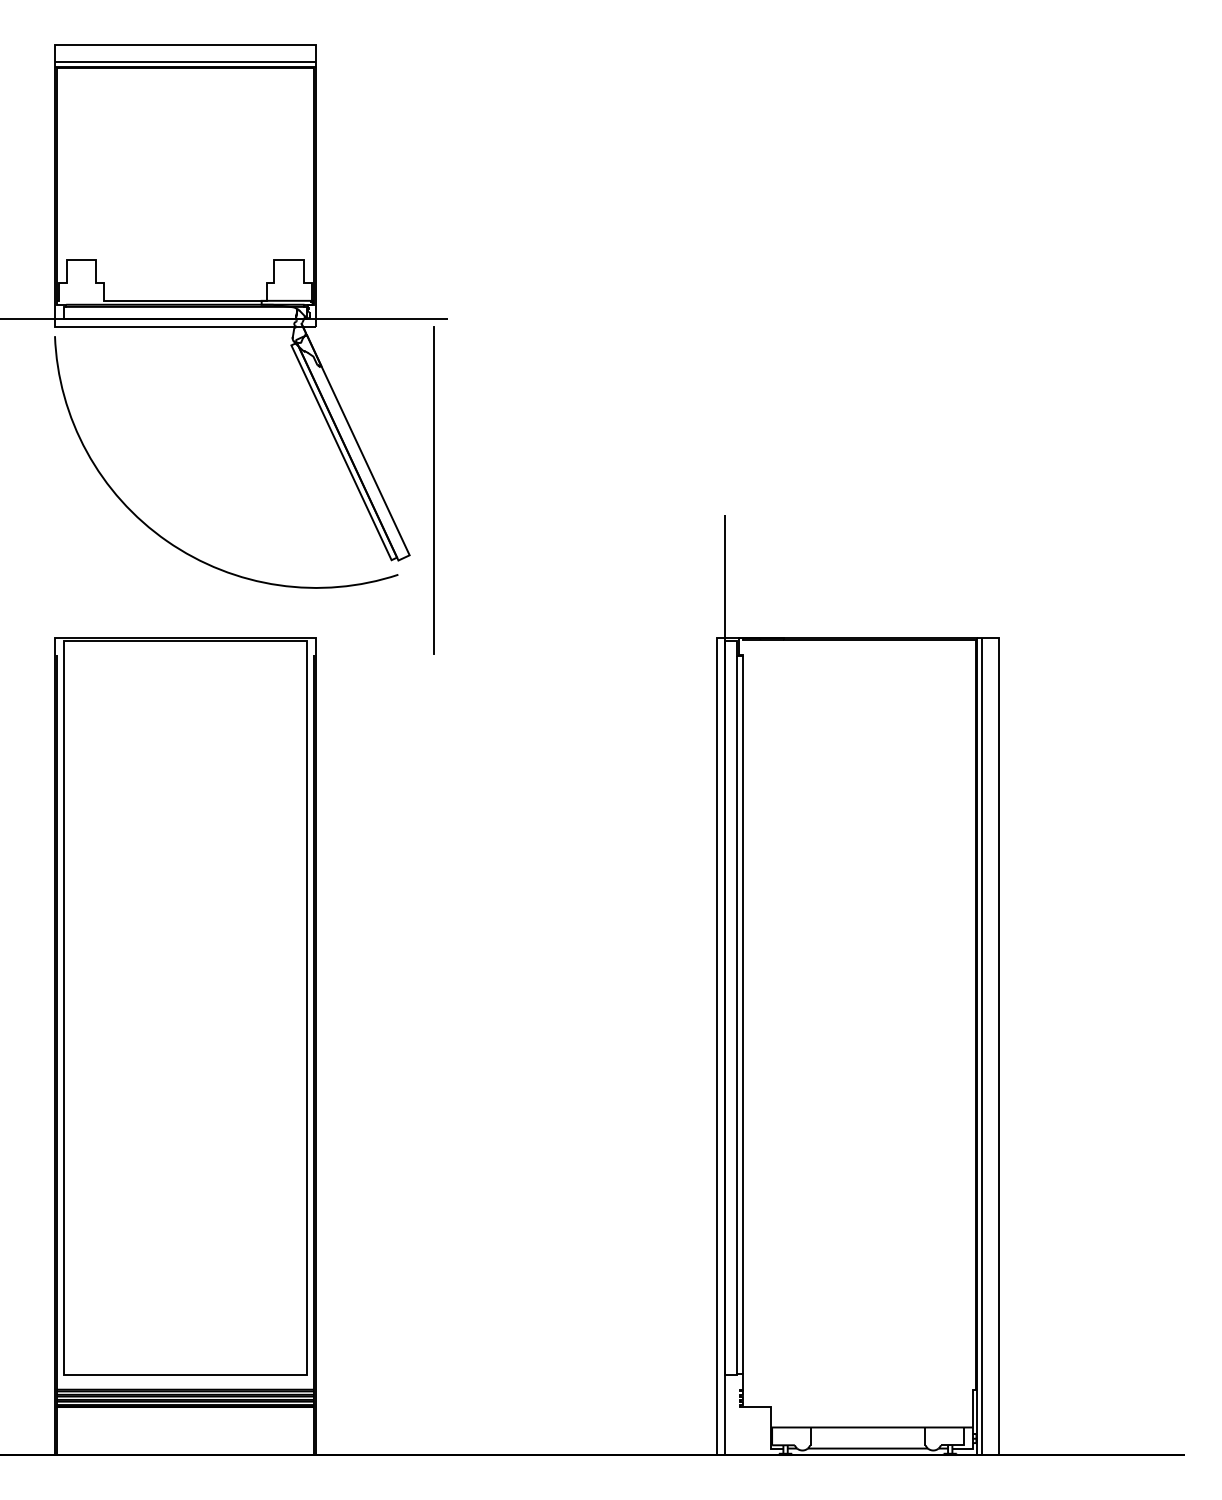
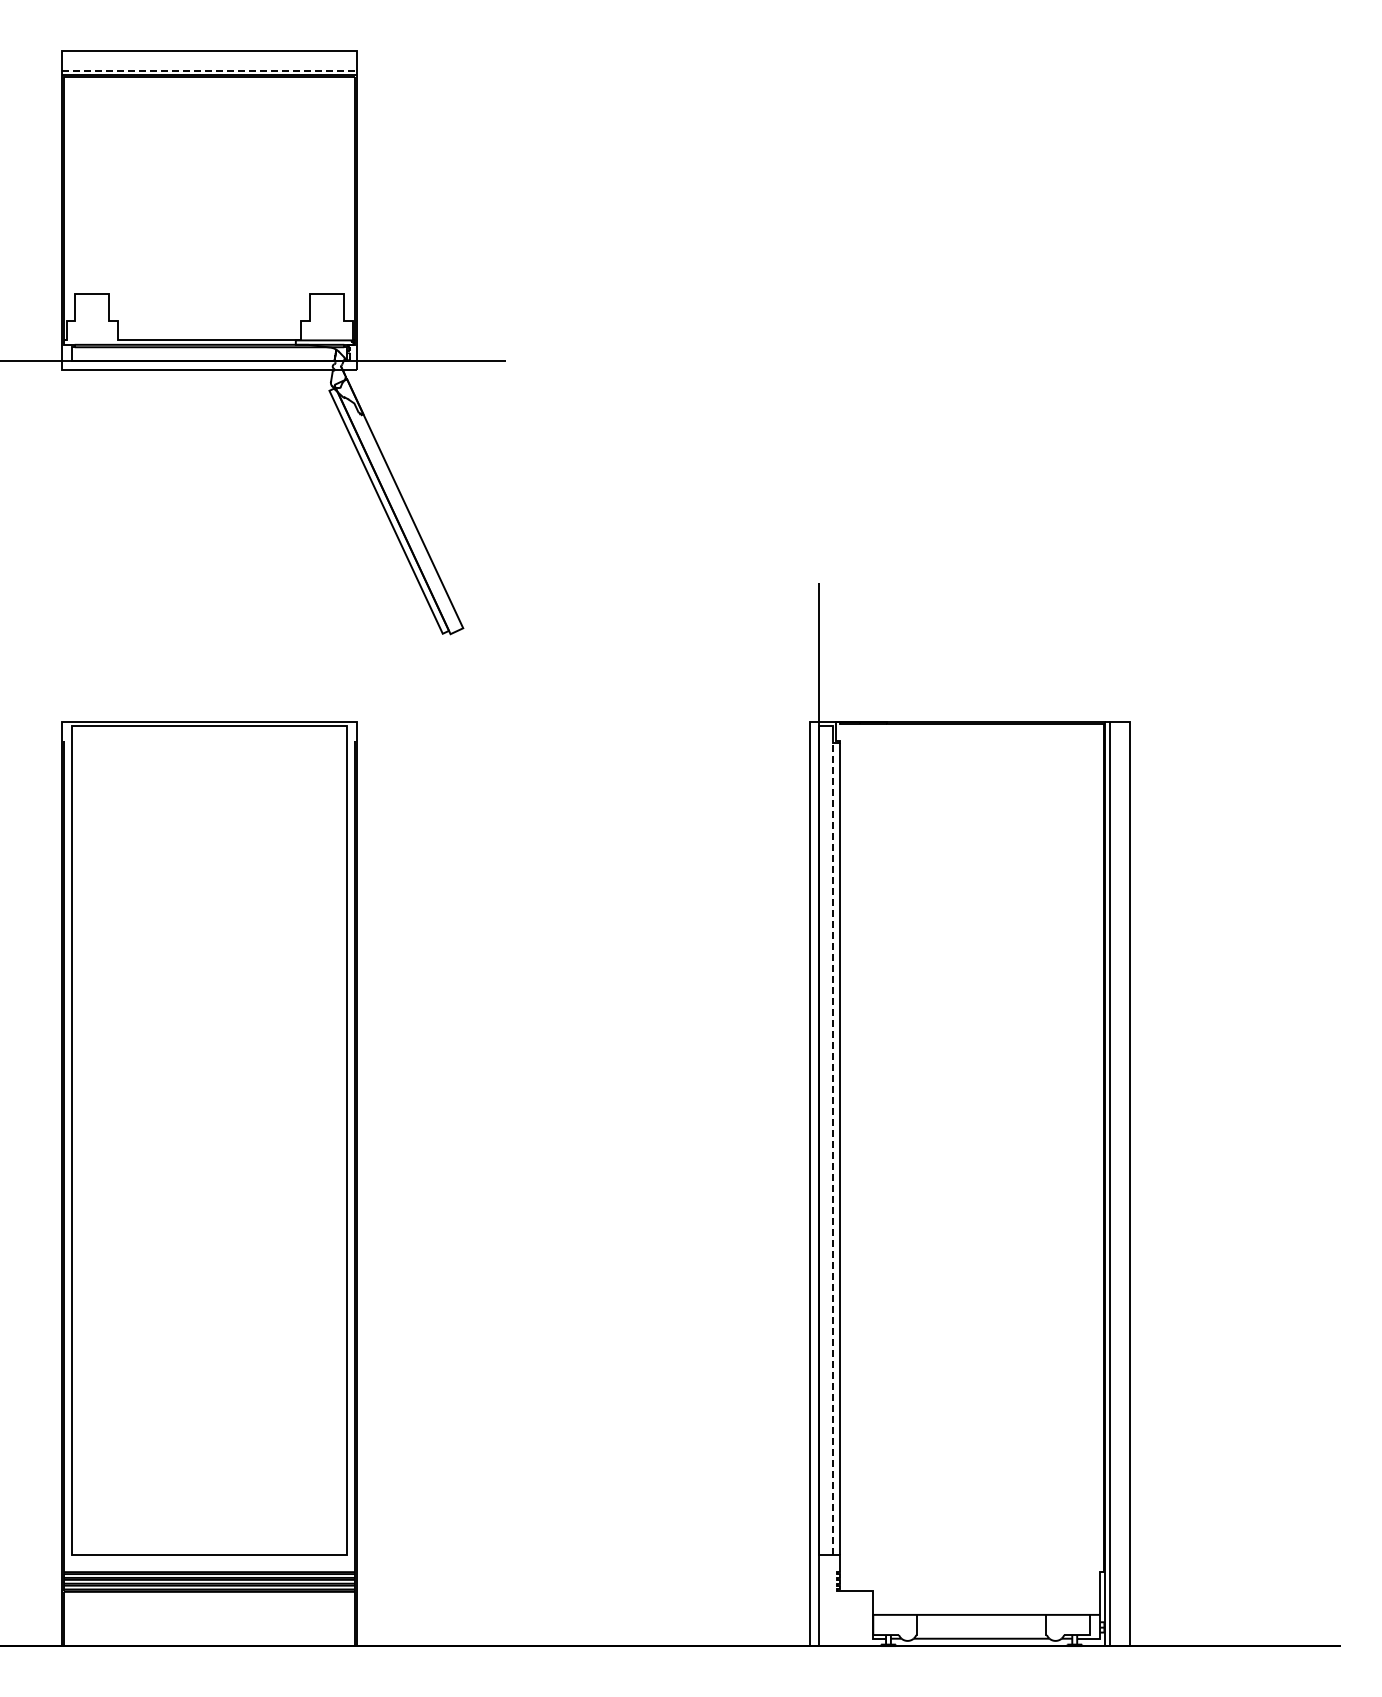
line: (186, 62) -> (210, 70), solid -> dashed
line: (434, 490) -> (491, 555), removed
arc: (169, 541) -> (191, 612), removed
line: (736, 1015) -> (833, 1148), solid -> dashed

